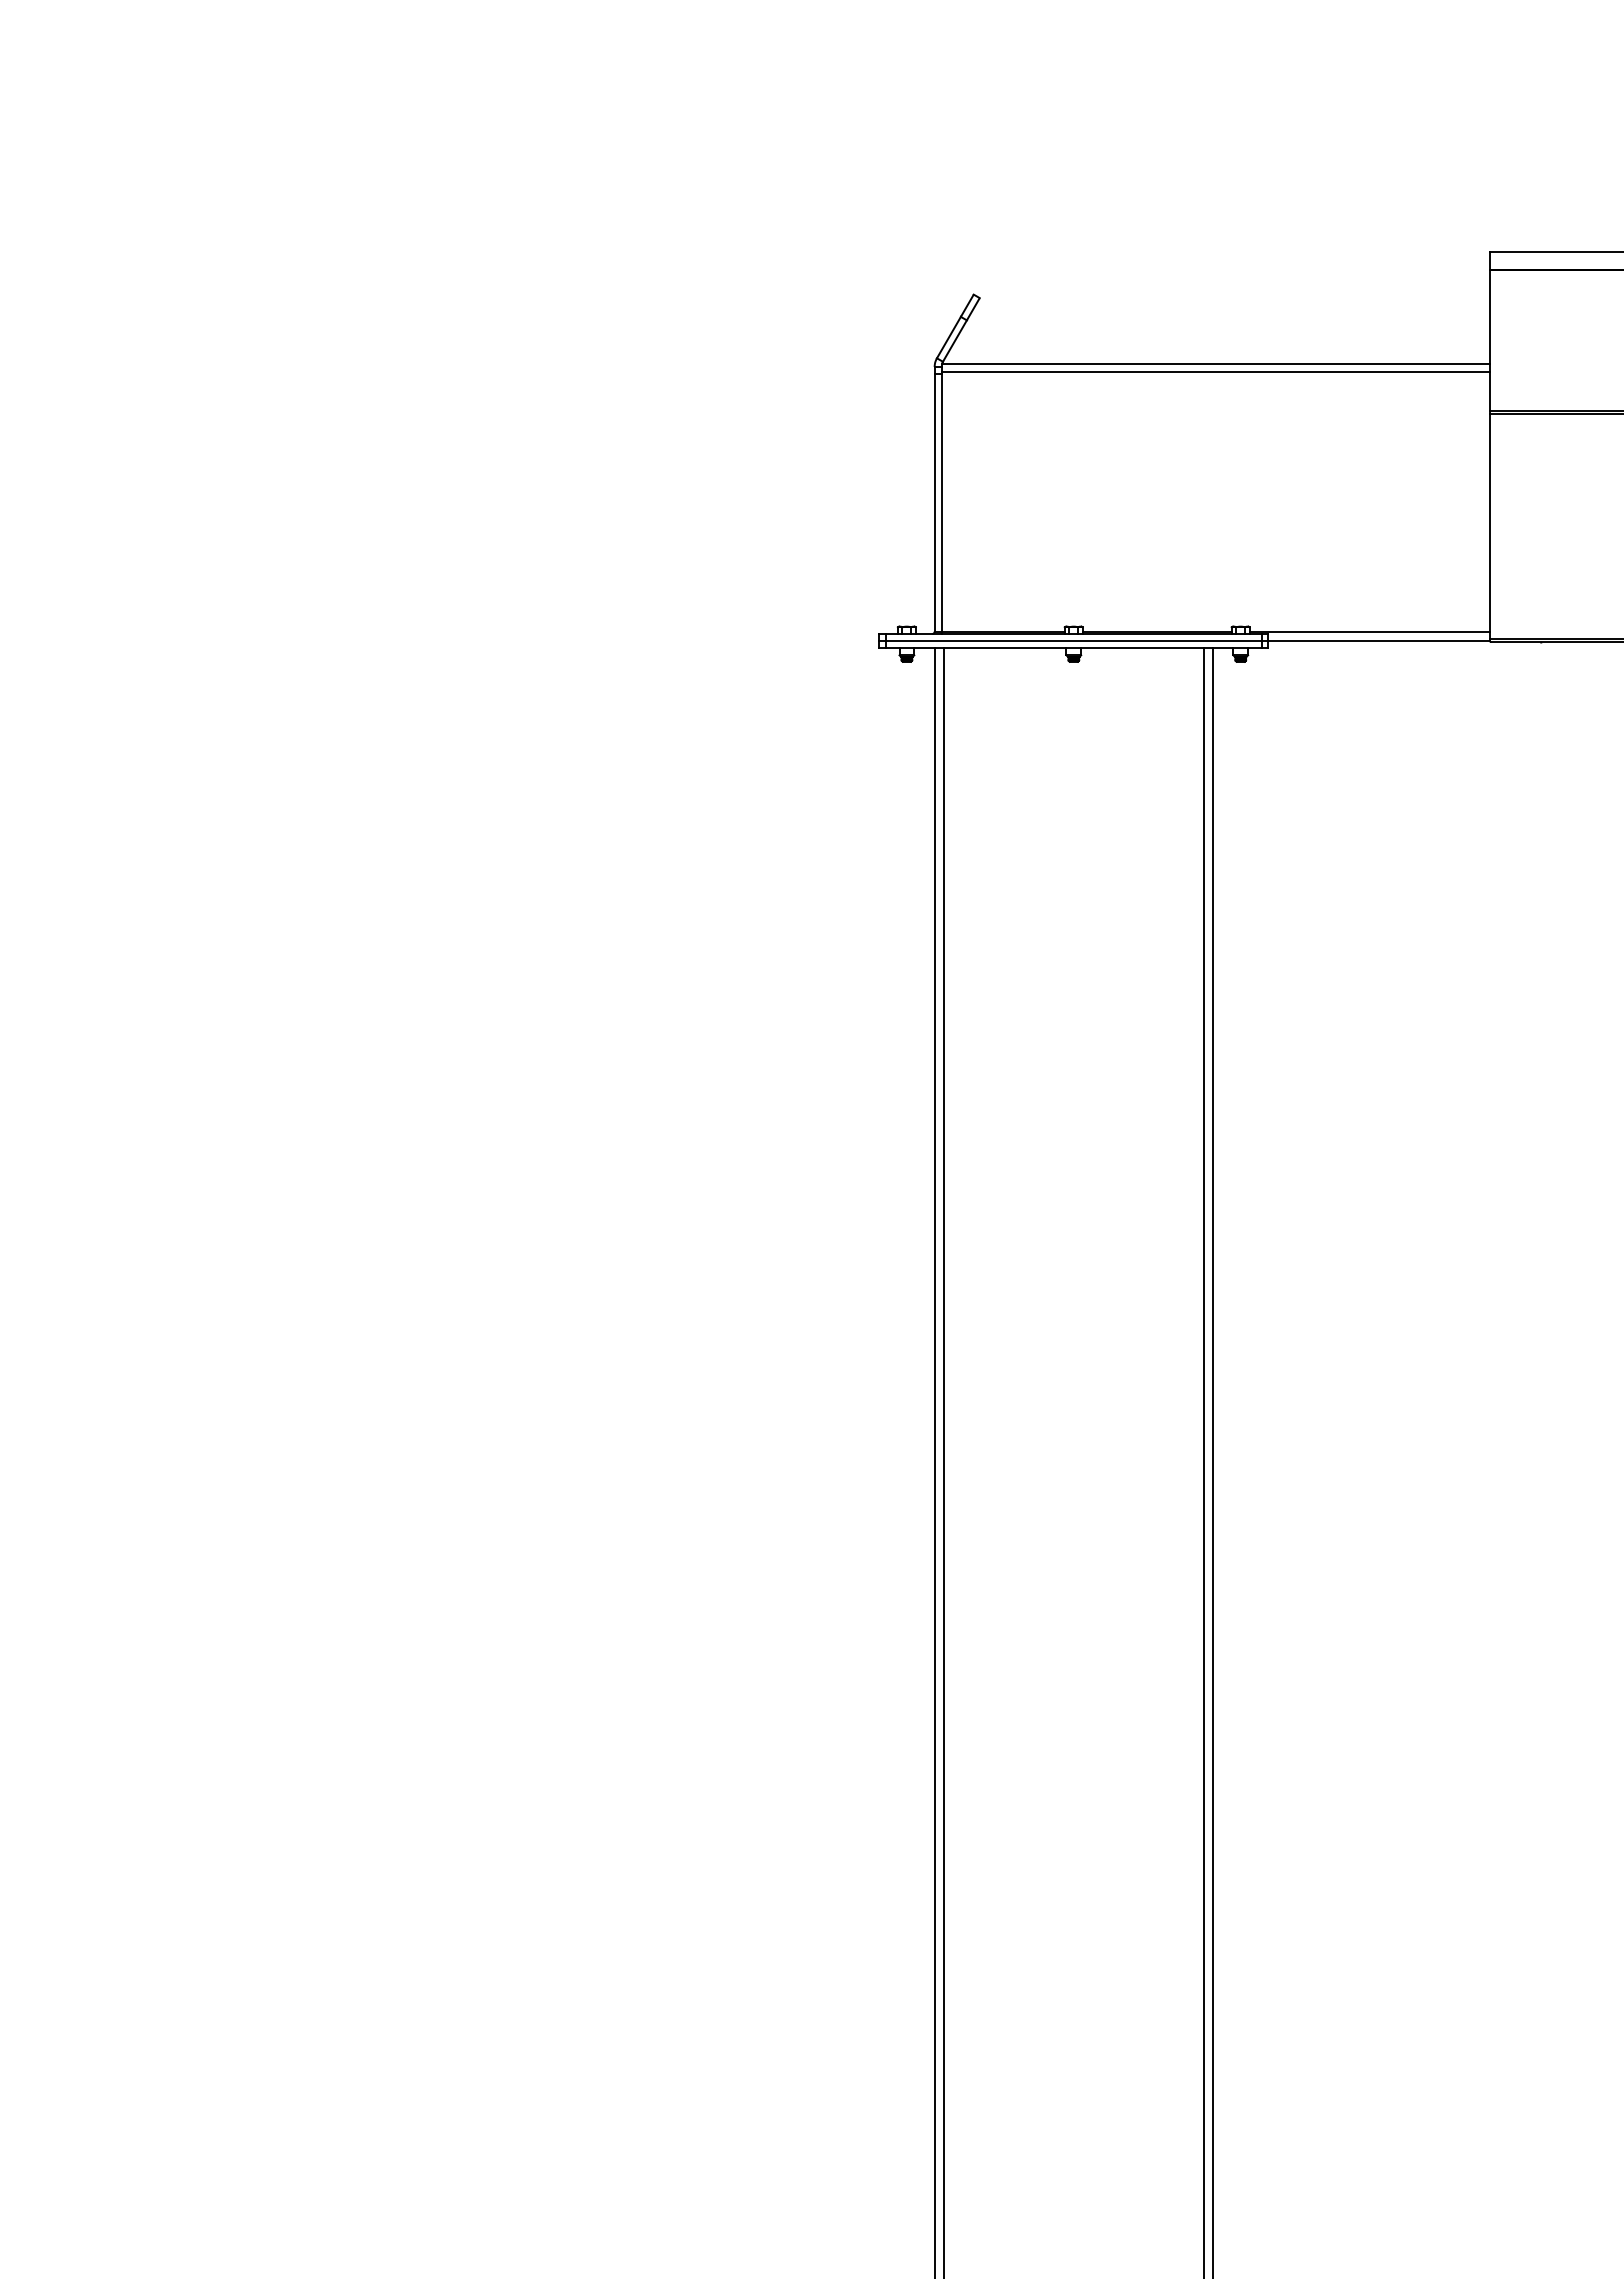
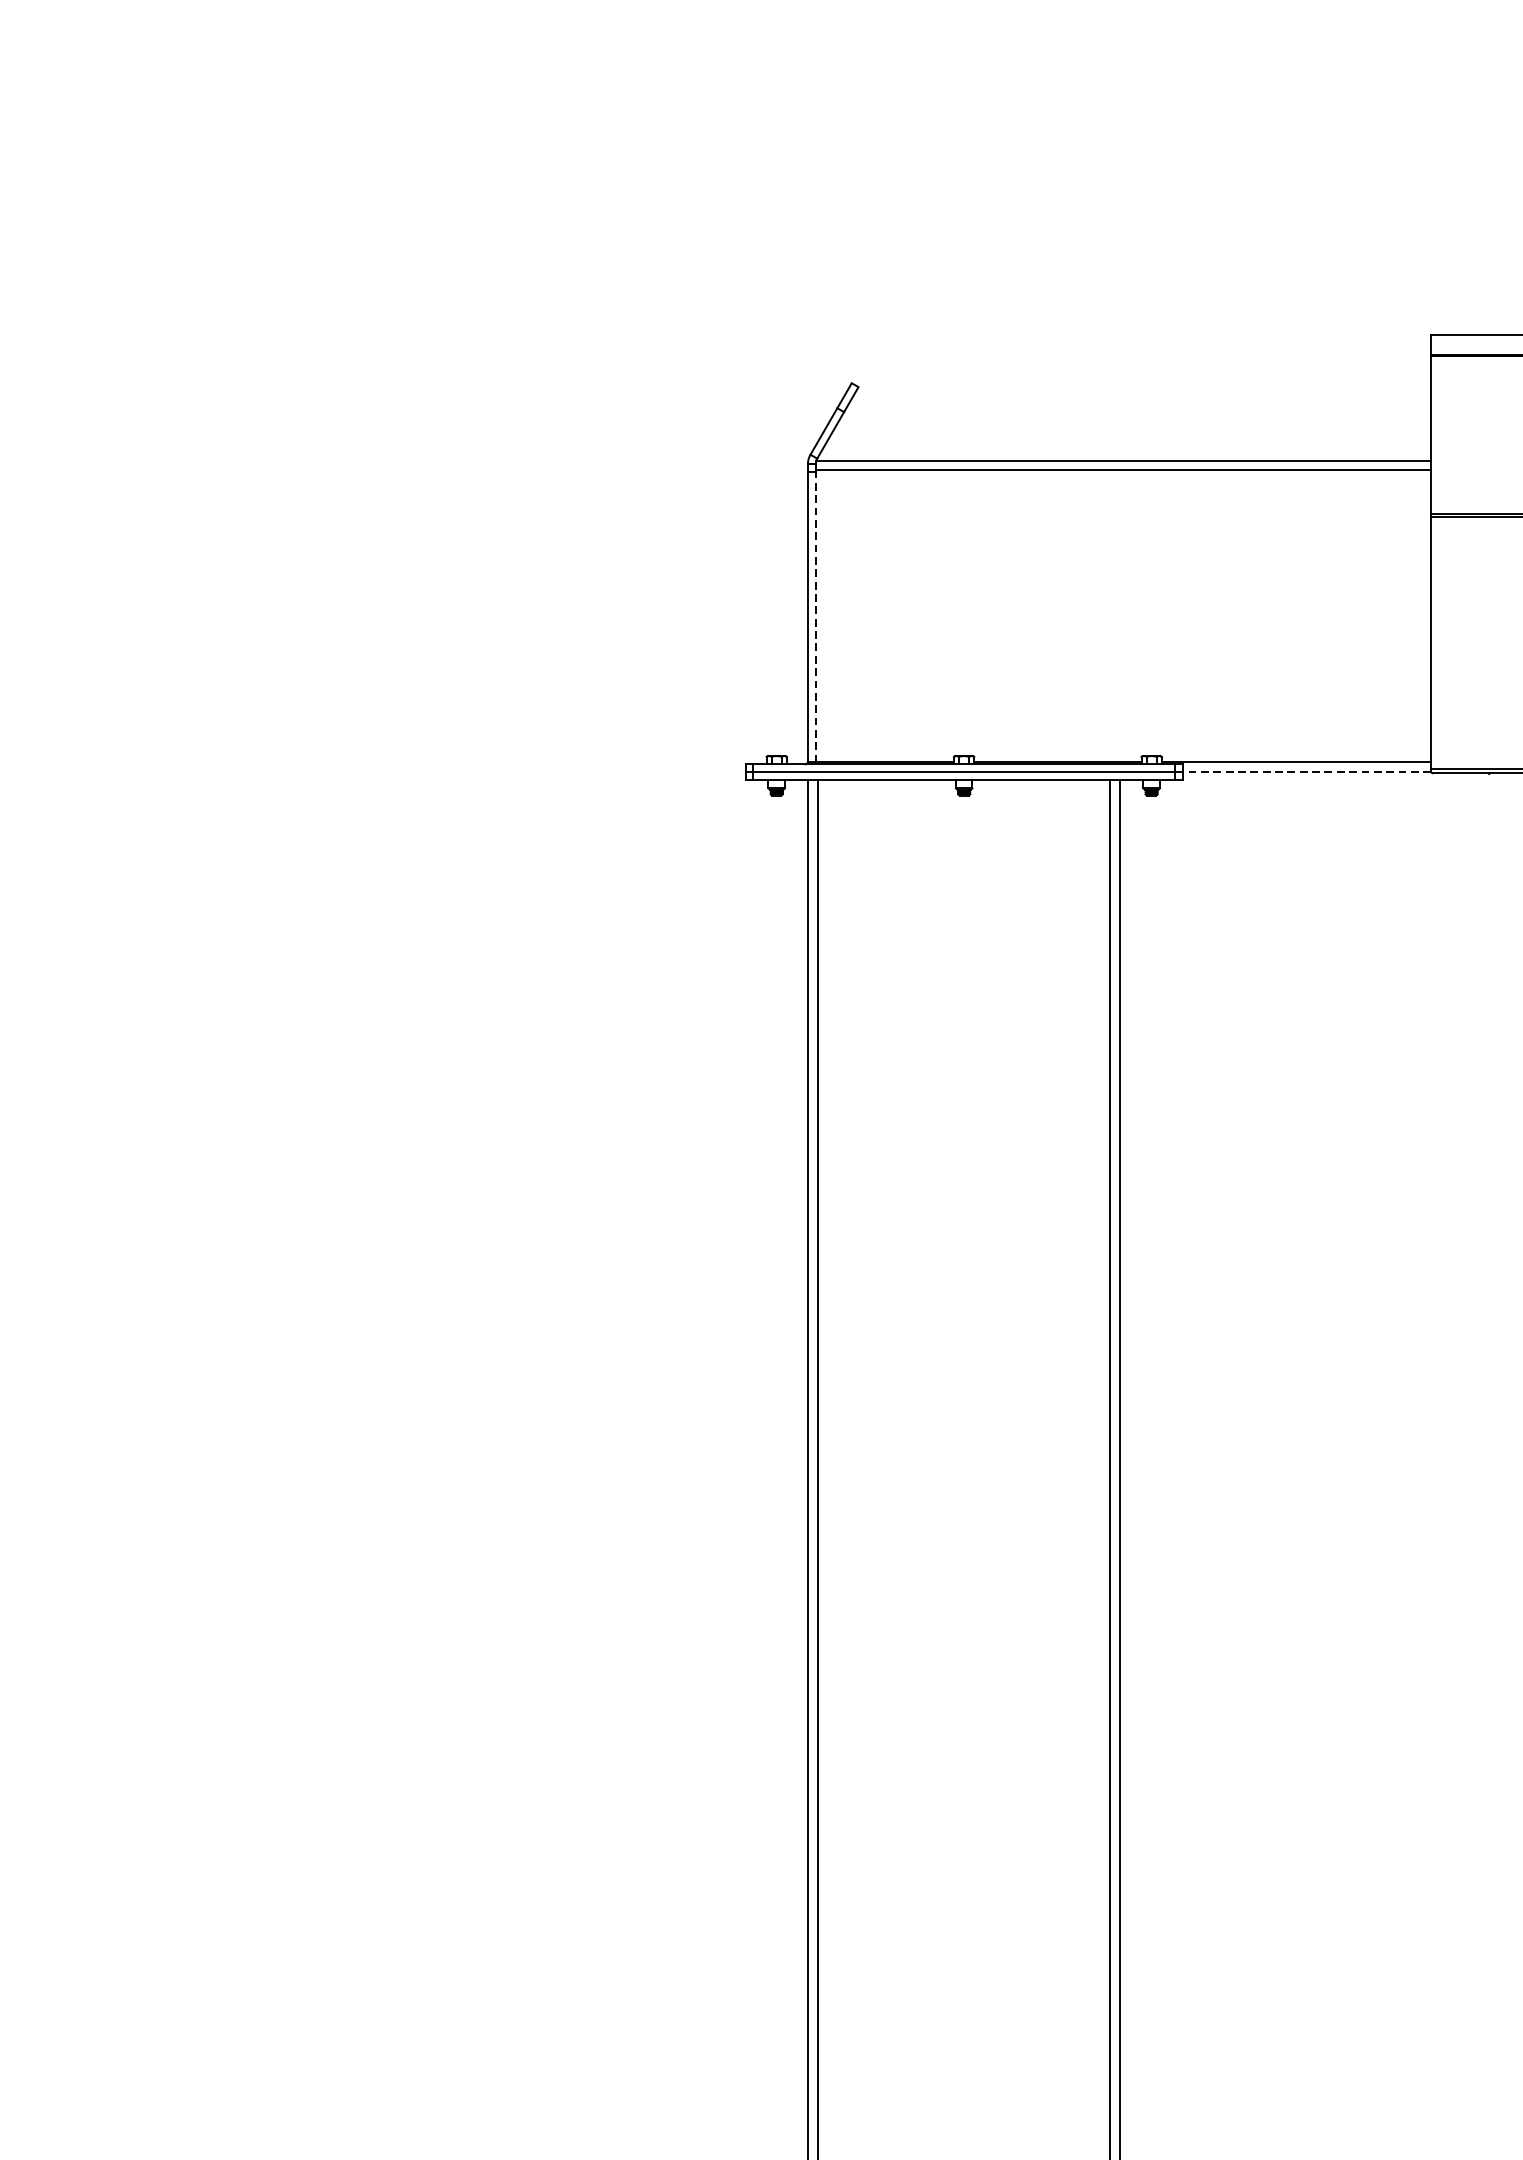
line: (941, 501) -> (815, 615), solid -> dashed
line: (1379, 640) -> (1307, 771), solid -> dashed

